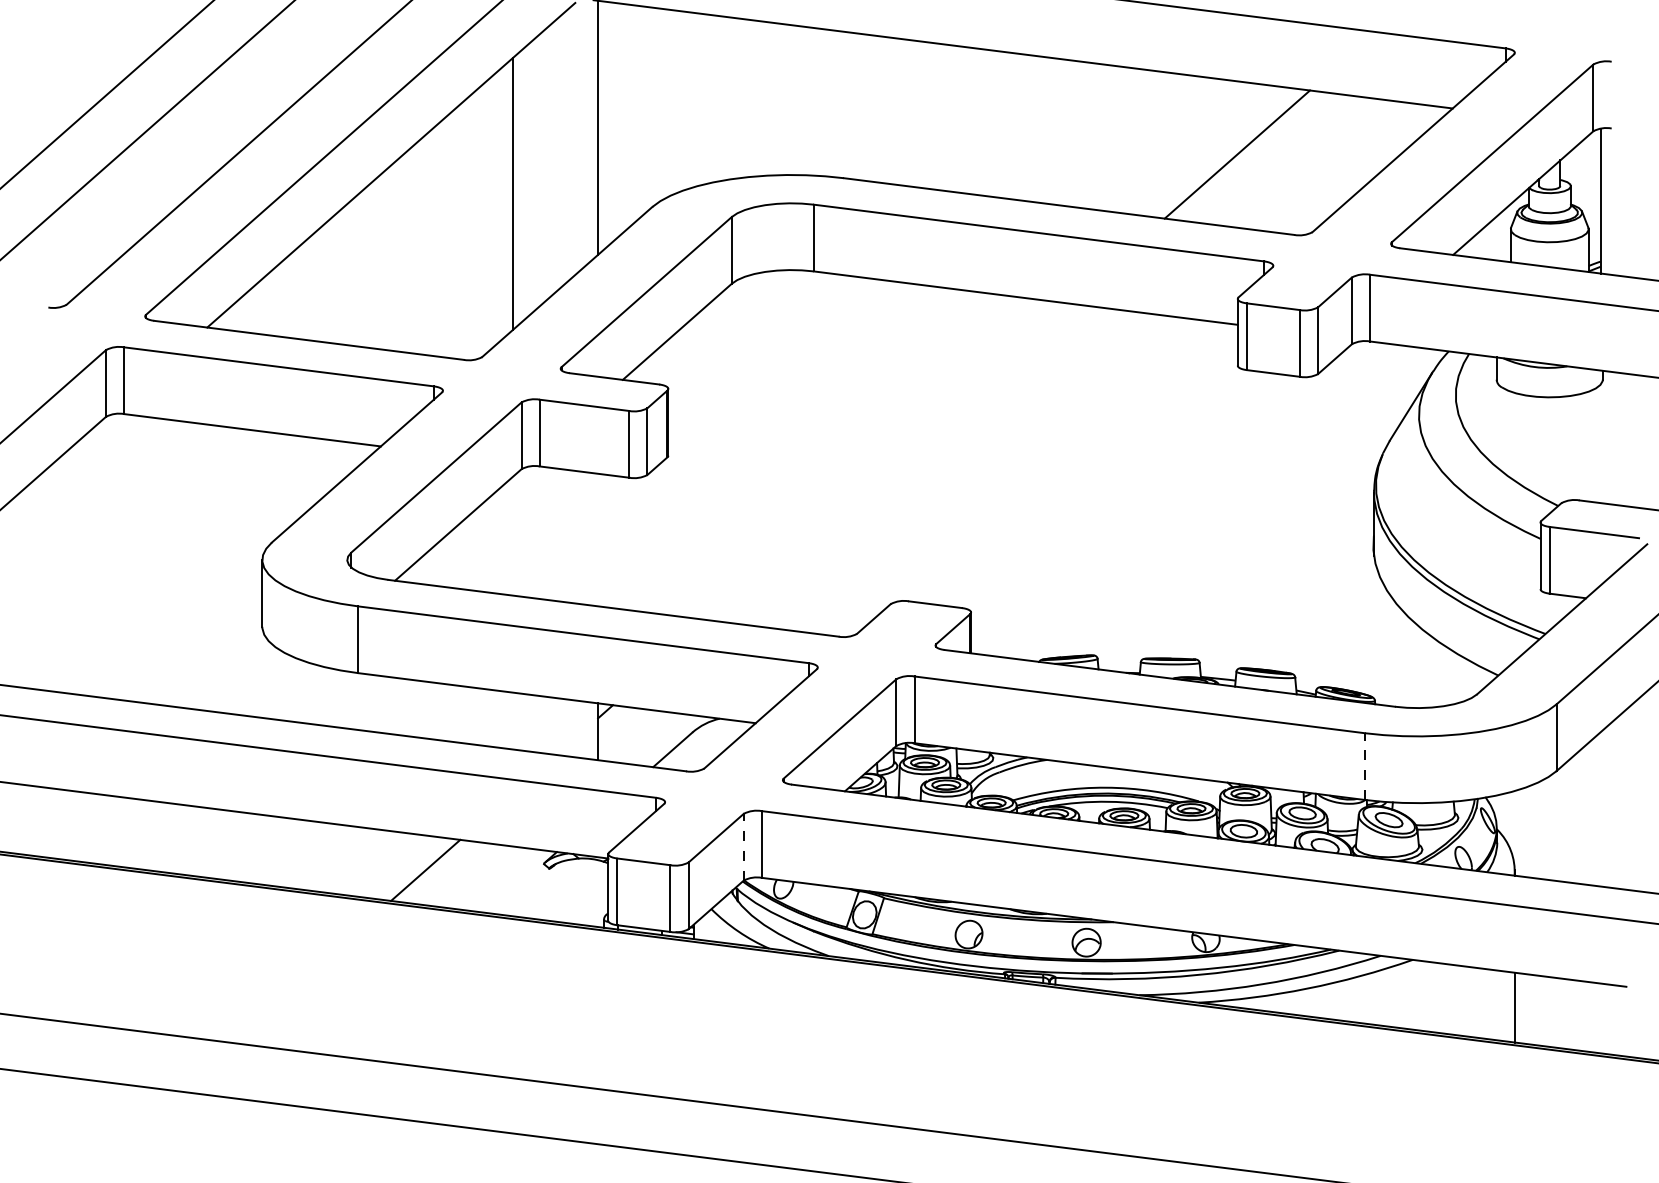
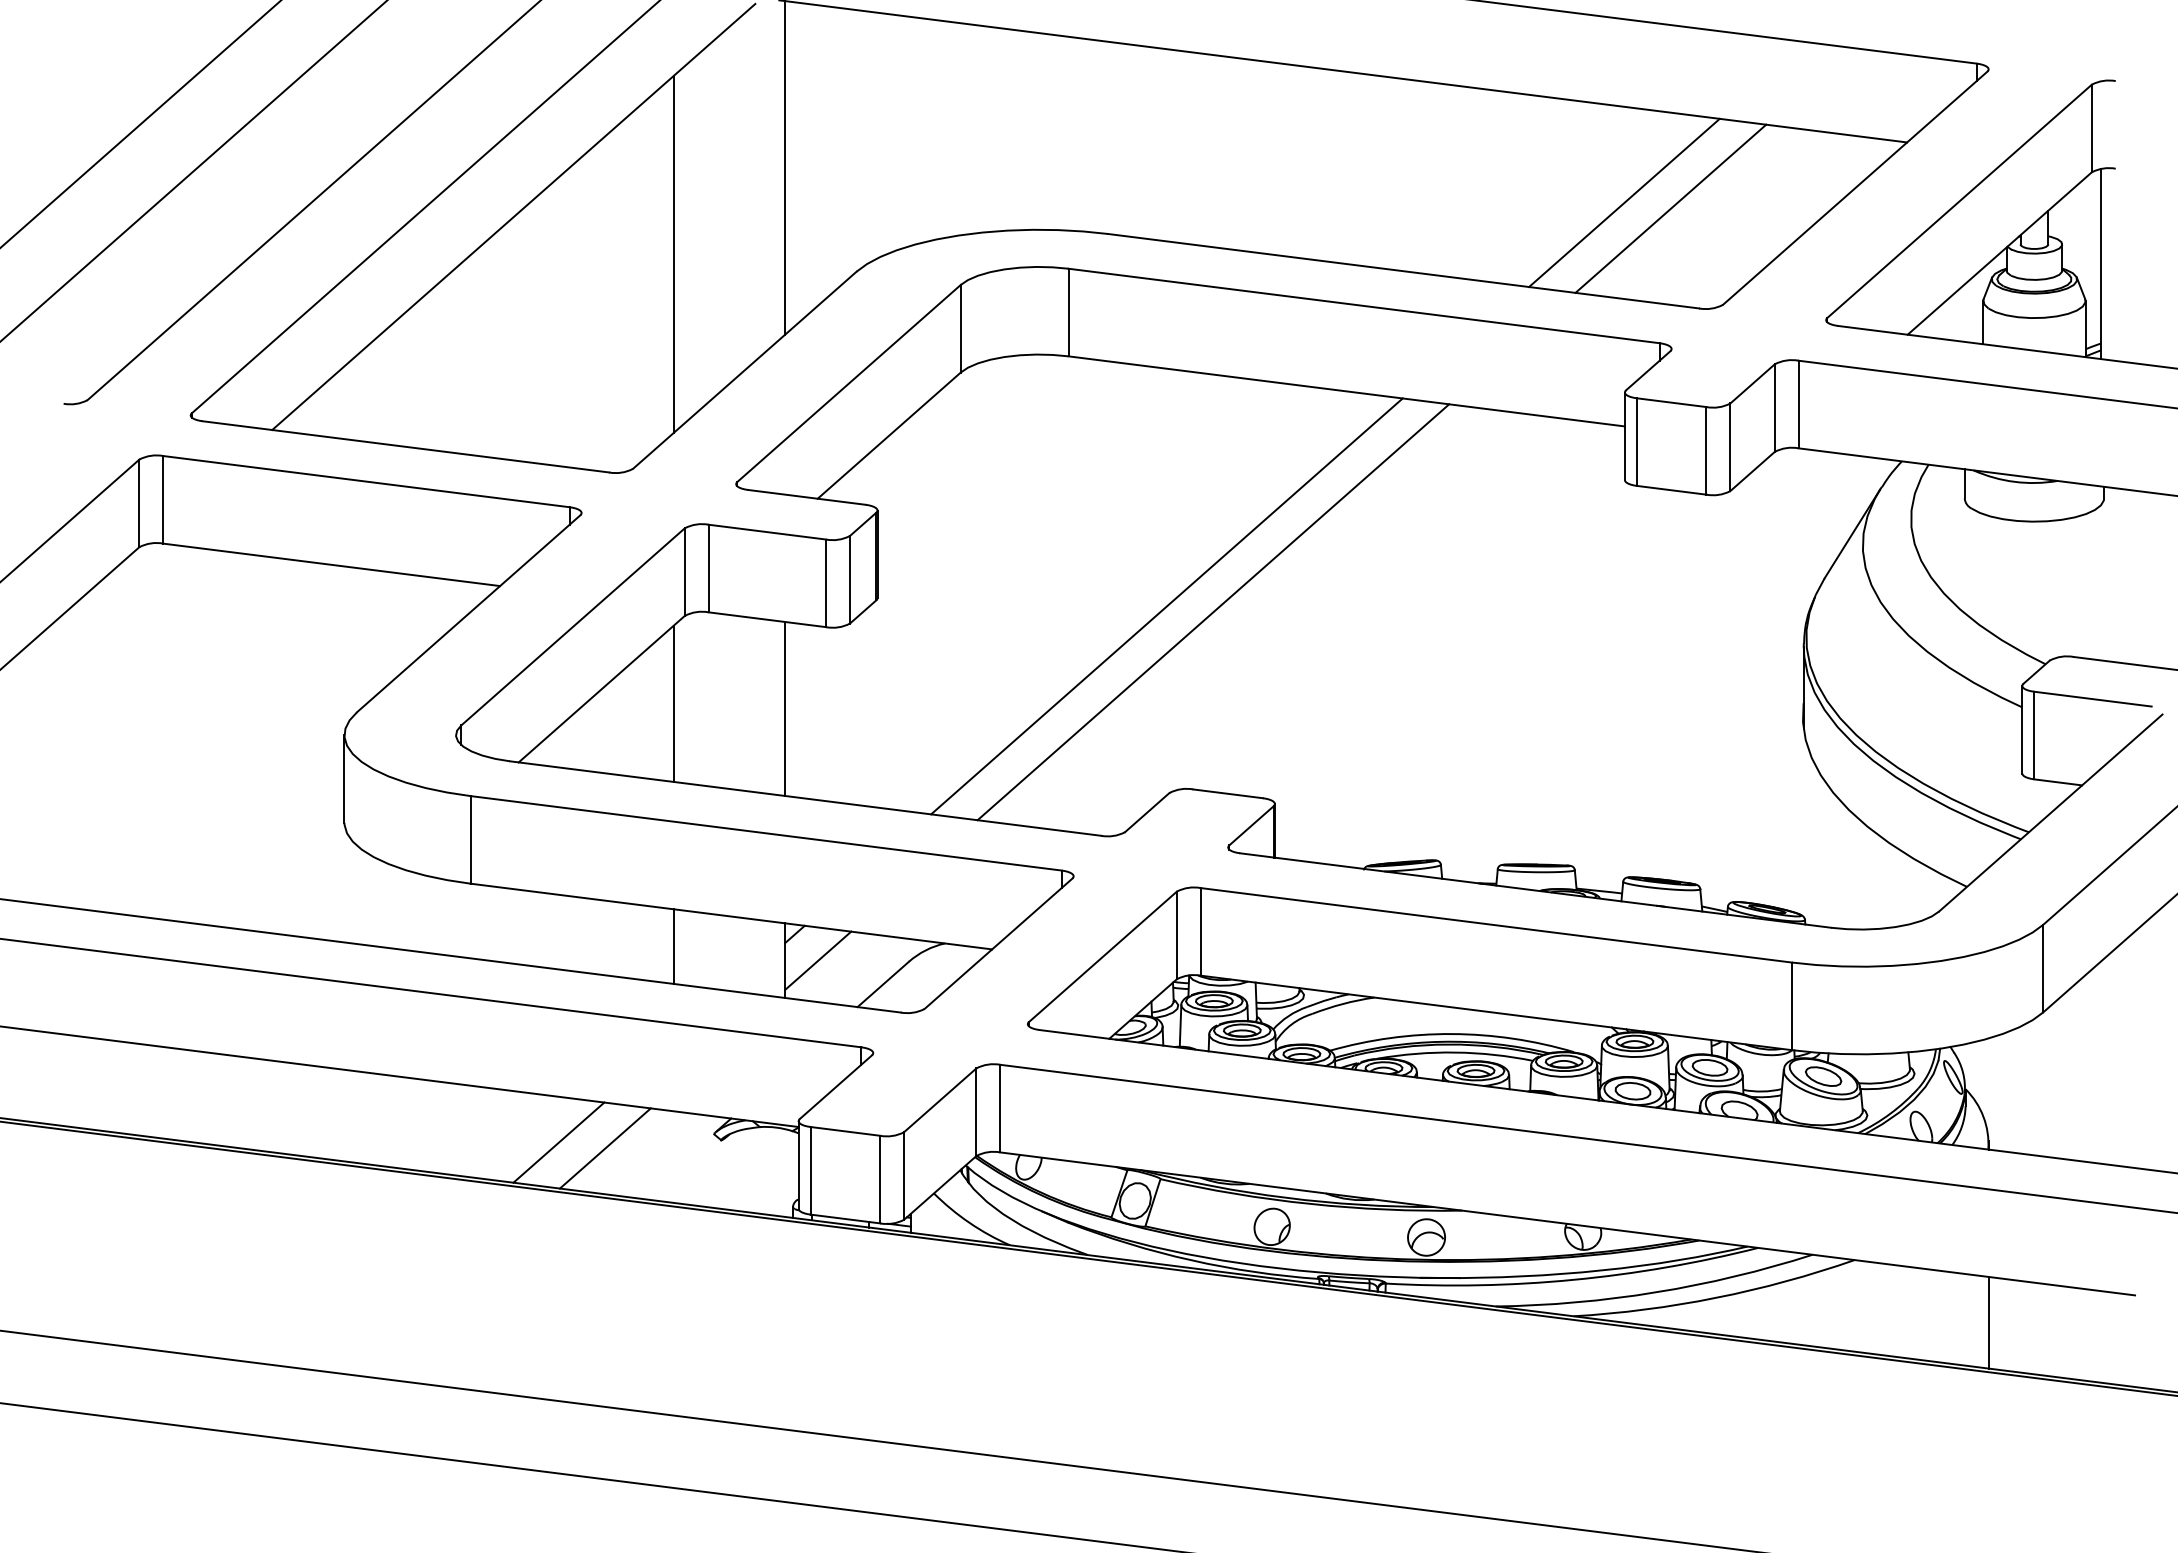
line: (1272, 158) -> (1670, 208), added
line: (888, 461) -> (1166, 606), added
line: (924, 466) -> (1213, 612), added
line: (512, 535) -> (673, 703), added
line: (598, 539) -> (785, 708), added
line: (512, 721) -> (673, 946), added
line: (623, 731) -> (818, 960), added
line: (1364, 766) -> (1791, 1006), dashed -> solid
line: (743, 847) -> (976, 1112), dashed -> solid
line: (460, 874) -> (604, 1148), added

